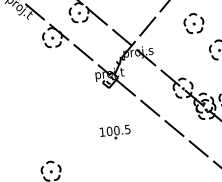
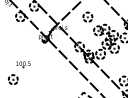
part: (115, 132) -> (23, 64), moved

